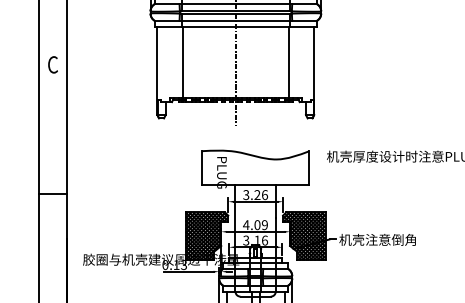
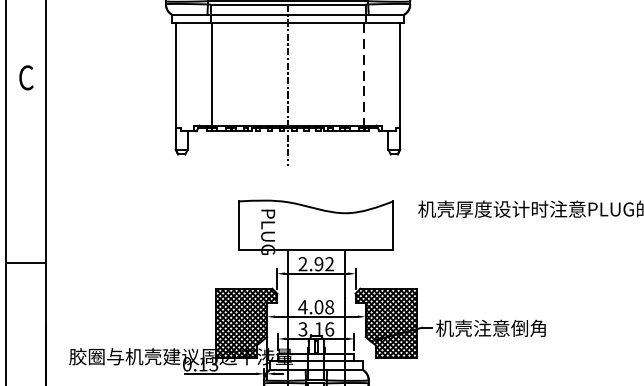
line: (289, 62) -> (364, 74), solid -> dashed
text: (255, 195) -> (316, 264), 3.26 -> 2.92
text: (264, 225) -> (329, 307), 4.09 -> 4.08

